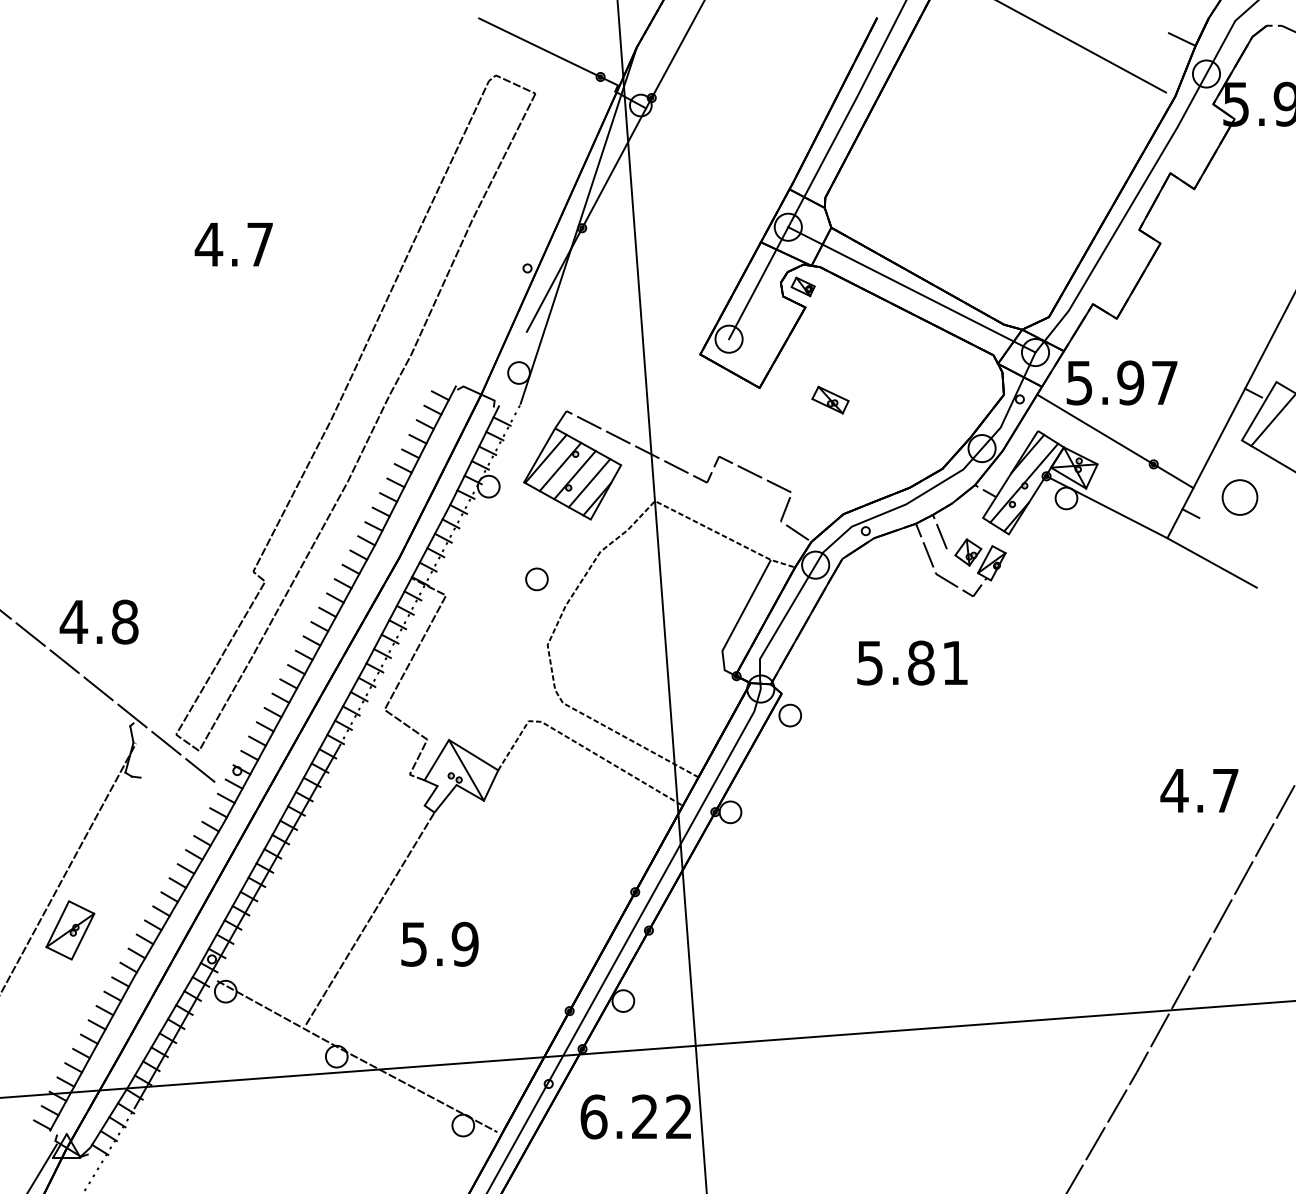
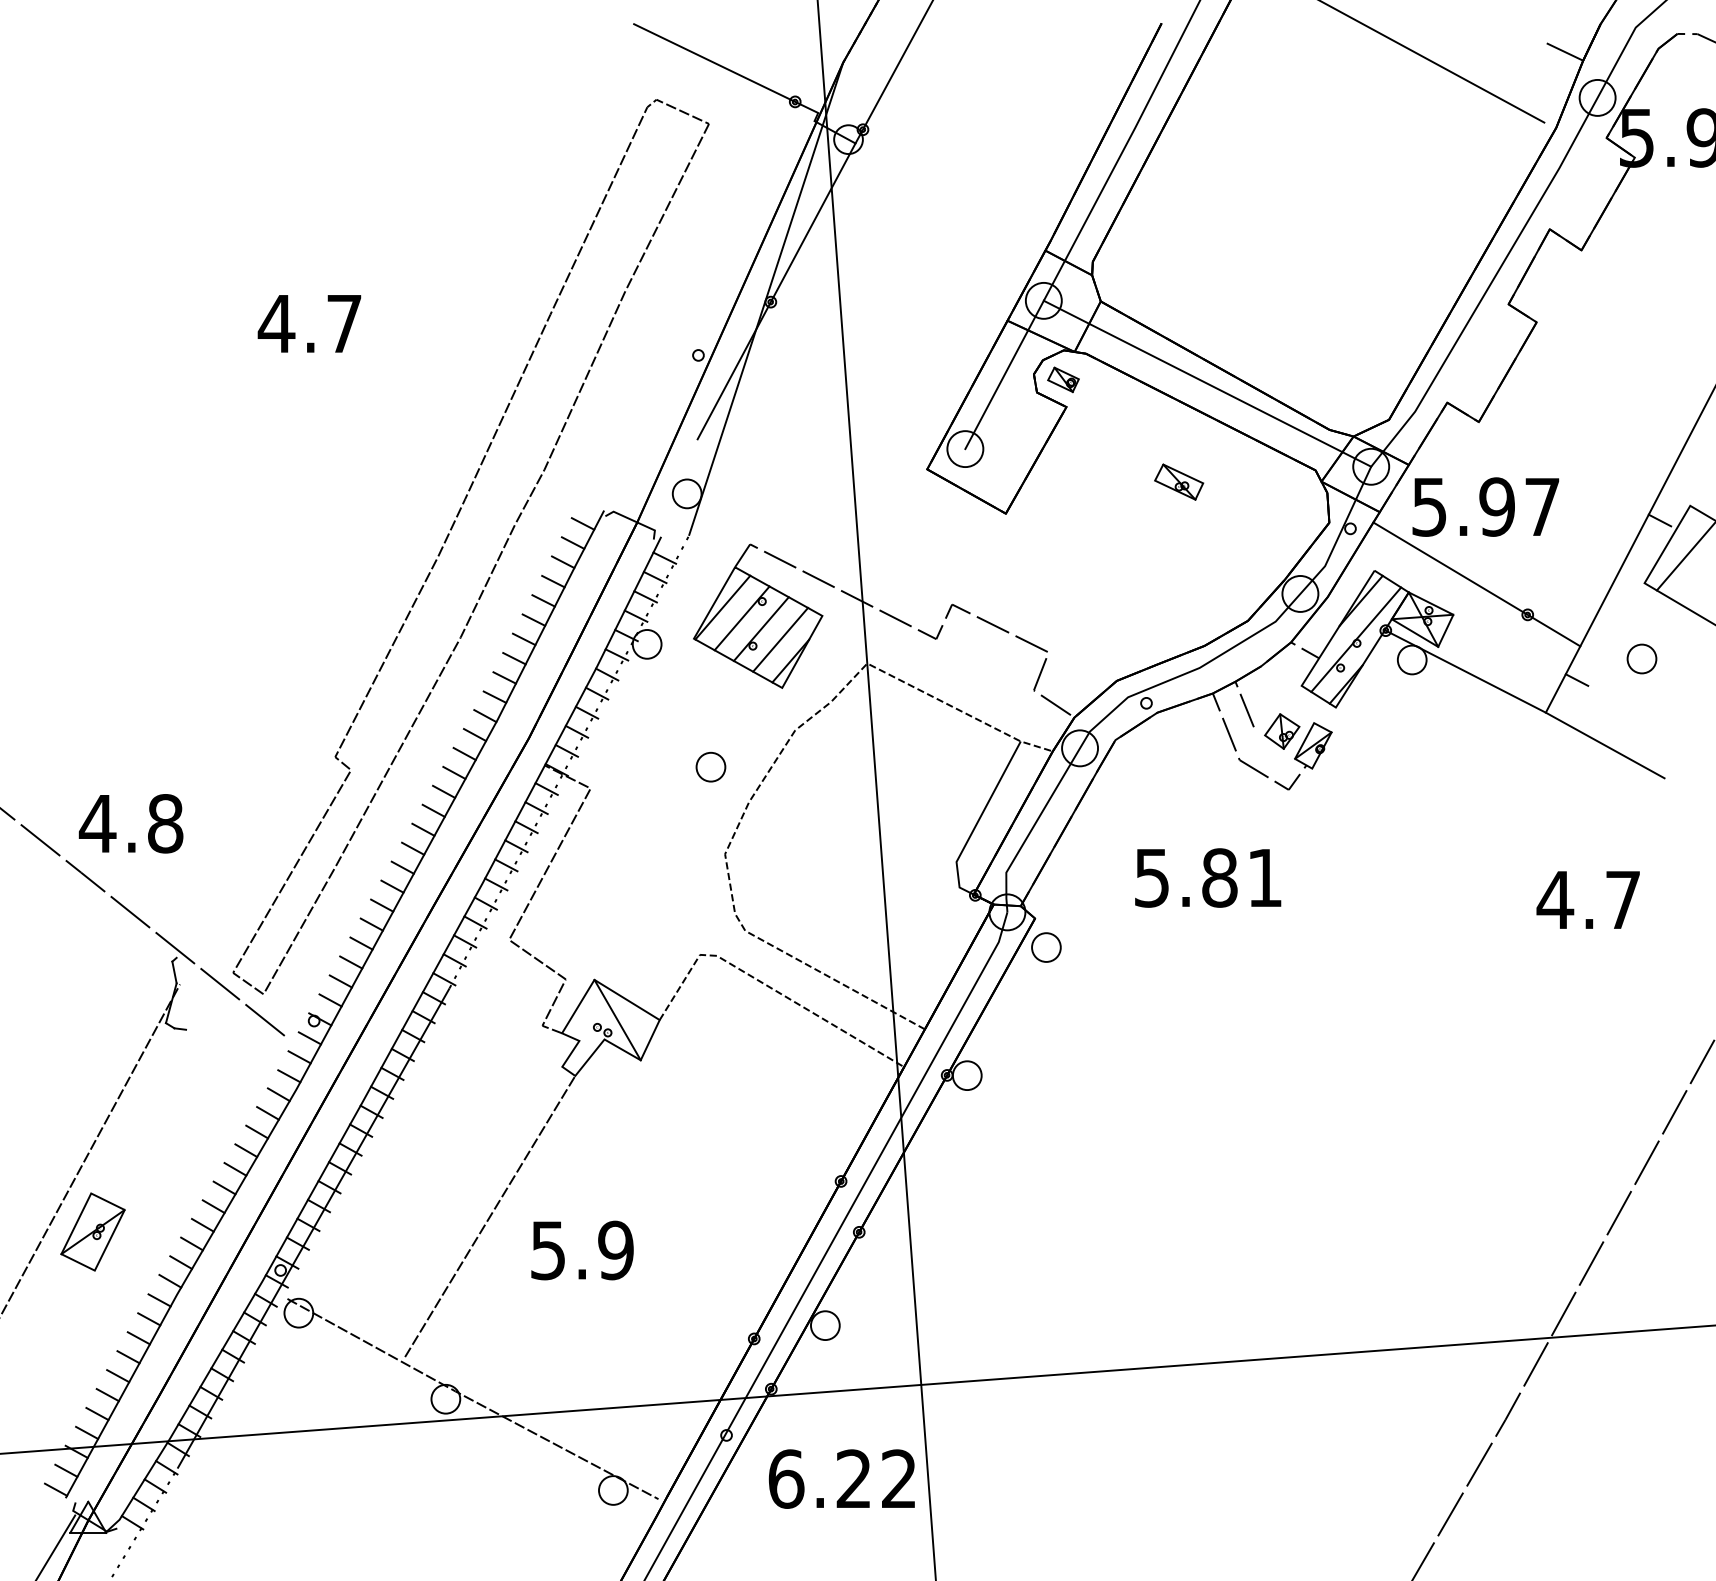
part: (830, 399) -> (1179, 481), moved
part: (1239, 497) -> (1641, 658), size x0.62
text: (1199, 790) -> (1588, 899), moved

